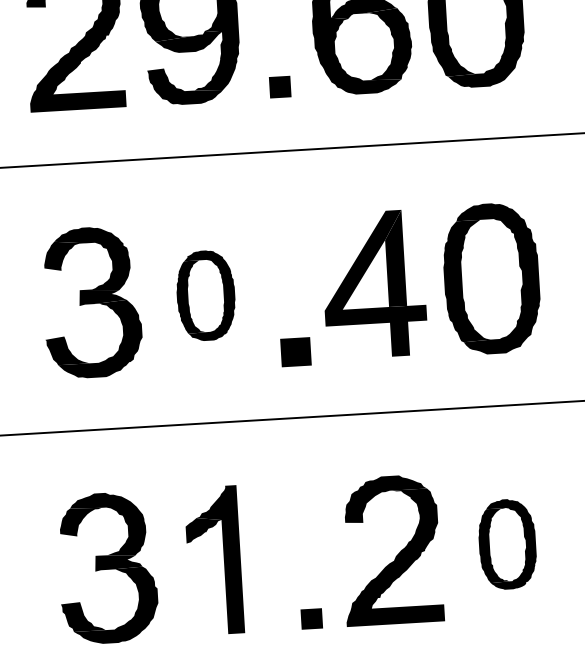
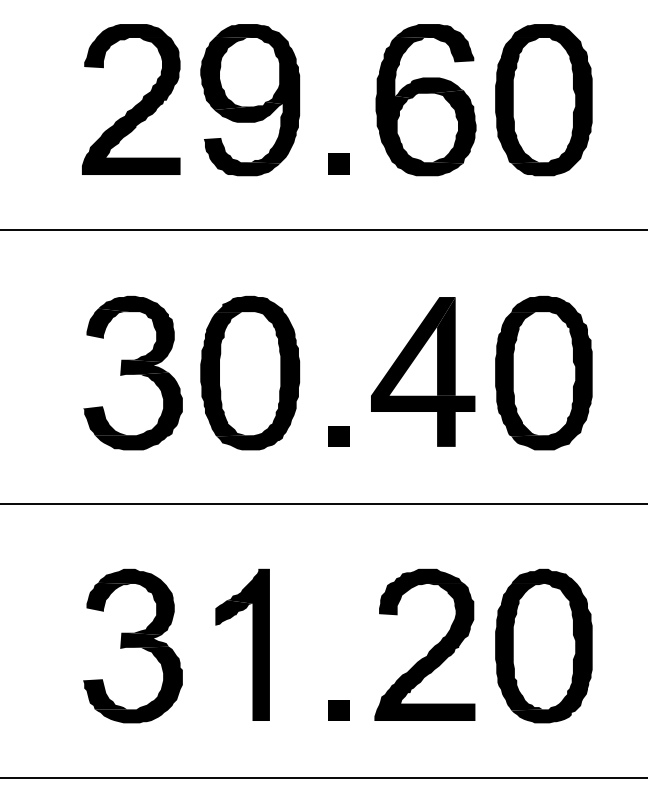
part: (206, 295) -> (250, 372), size x1.67
part: (295, 352) -> (338, 436), size x0.71
part: (507, 543) -> (543, 645), size x1.67

